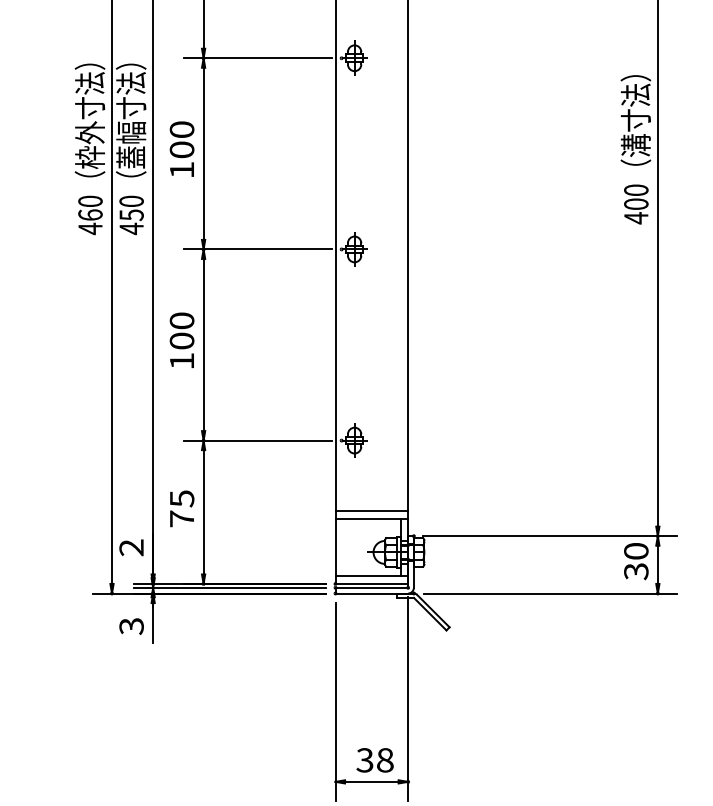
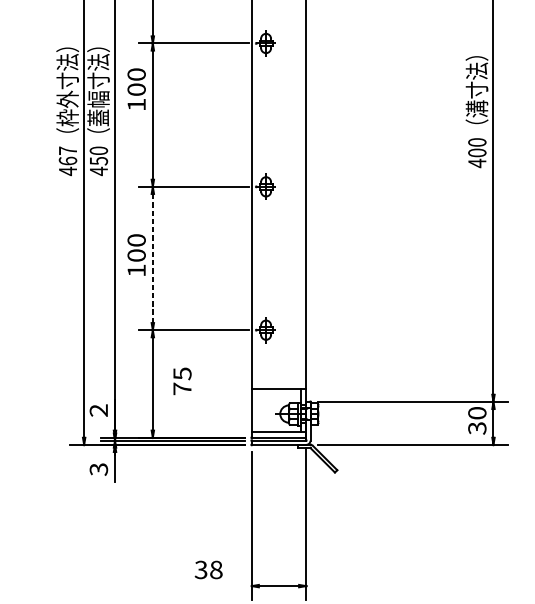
text: (181, 148) -> (136, 88), moved
text: (90, 200) -> (68, 150), 460 -> 467
line: (203, 345) -> (152, 258), solid -> dashed
text: (182, 508) -> (182, 381), moved
line: (371, 511) -> (278, 383), removed
text: (374, 760) -> (208, 570), moved

